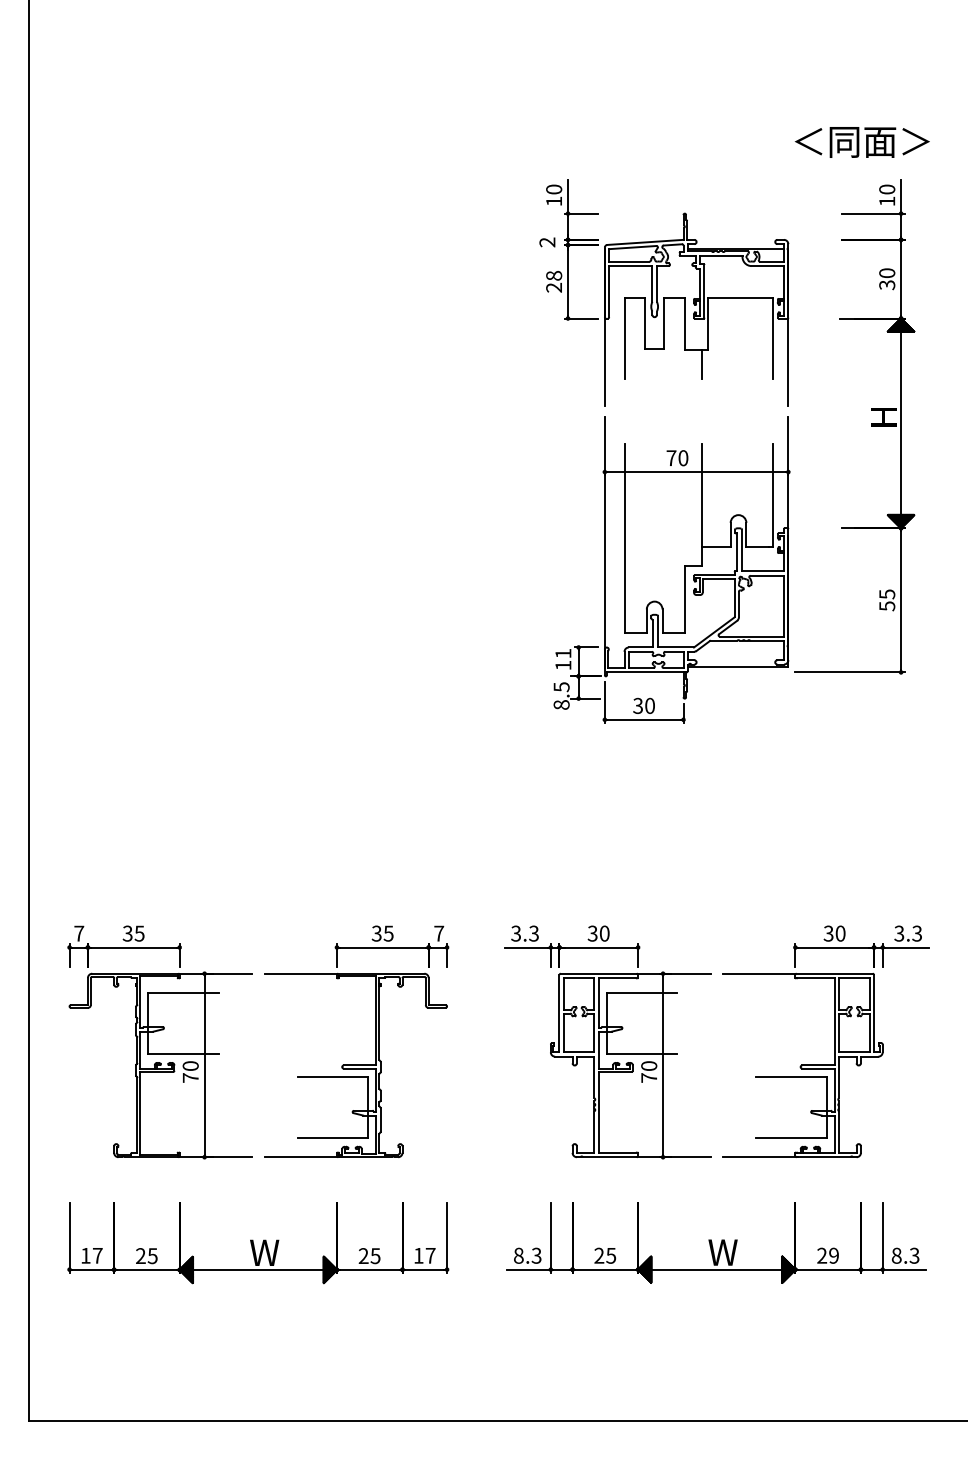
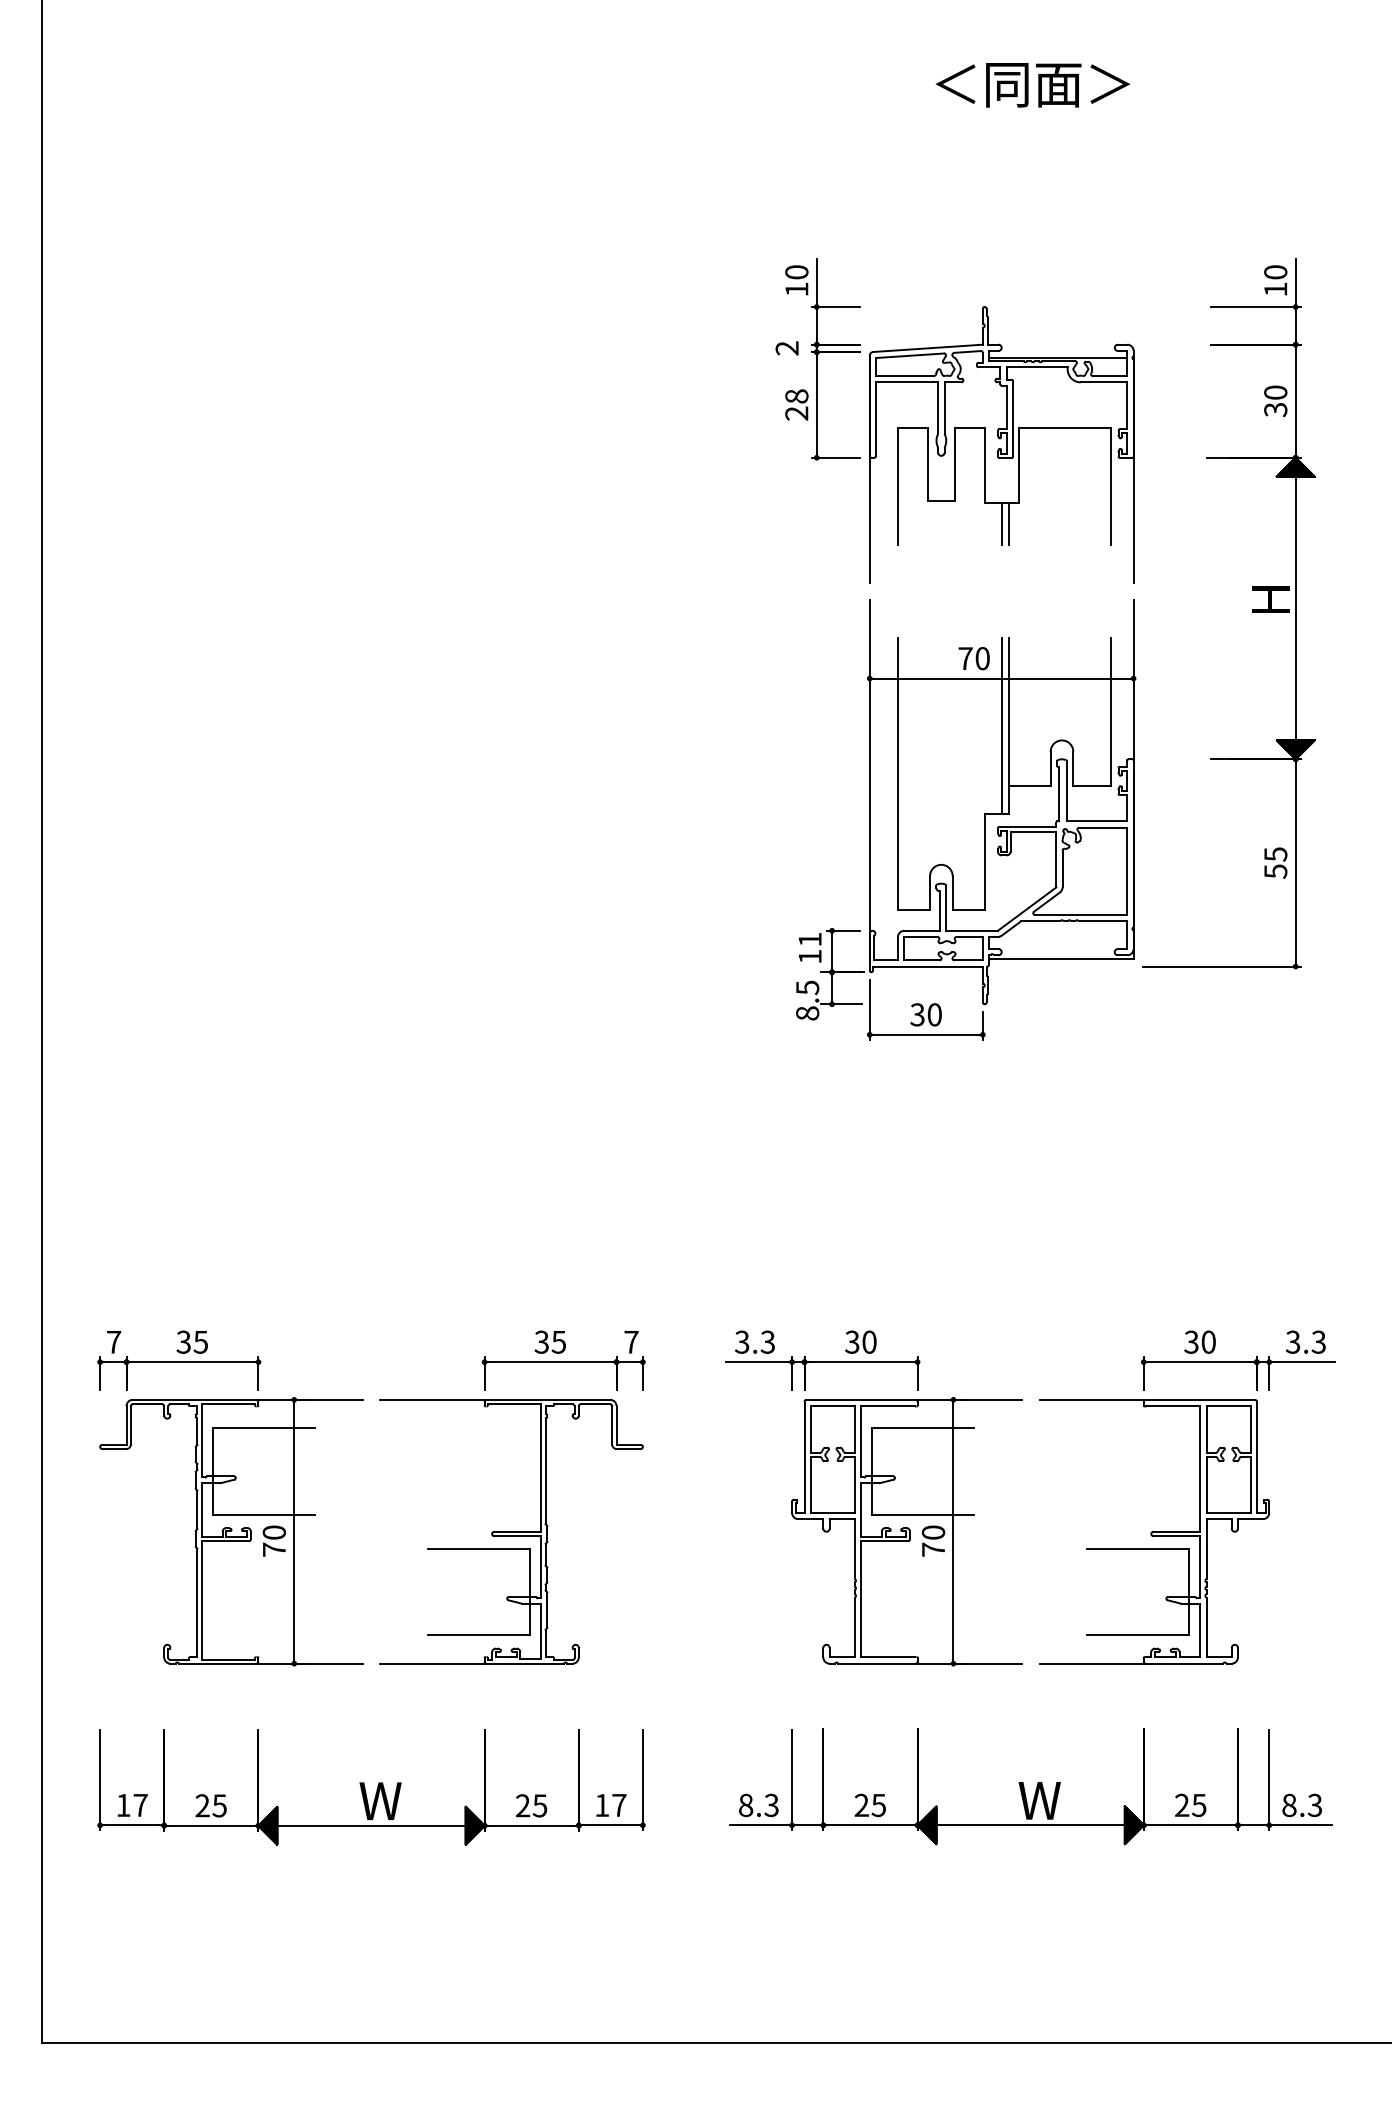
text: (861, 142) -> (1031, 85), moved
line: (696, 364) -> (1001, 523), added
line: (696, 504) -> (1001, 725), added
text: (833, 1255) -> (1198, 1804), 29 -> 25

